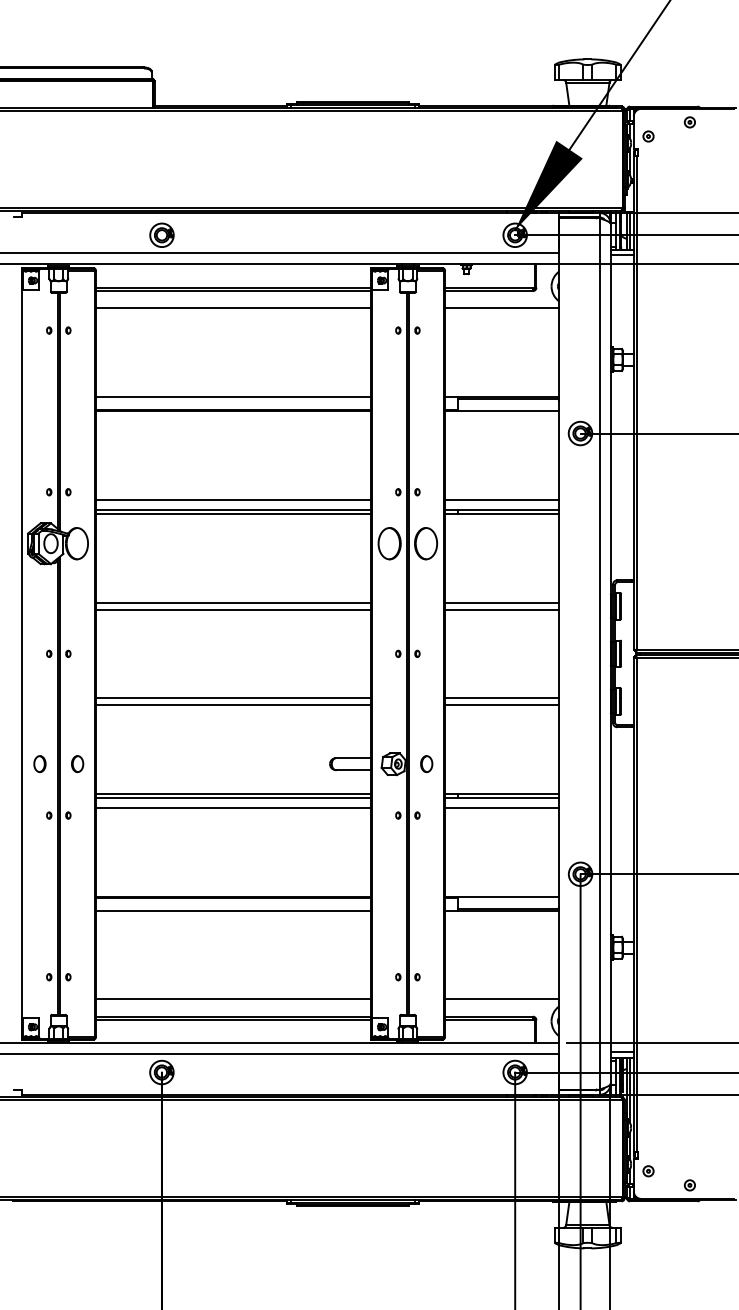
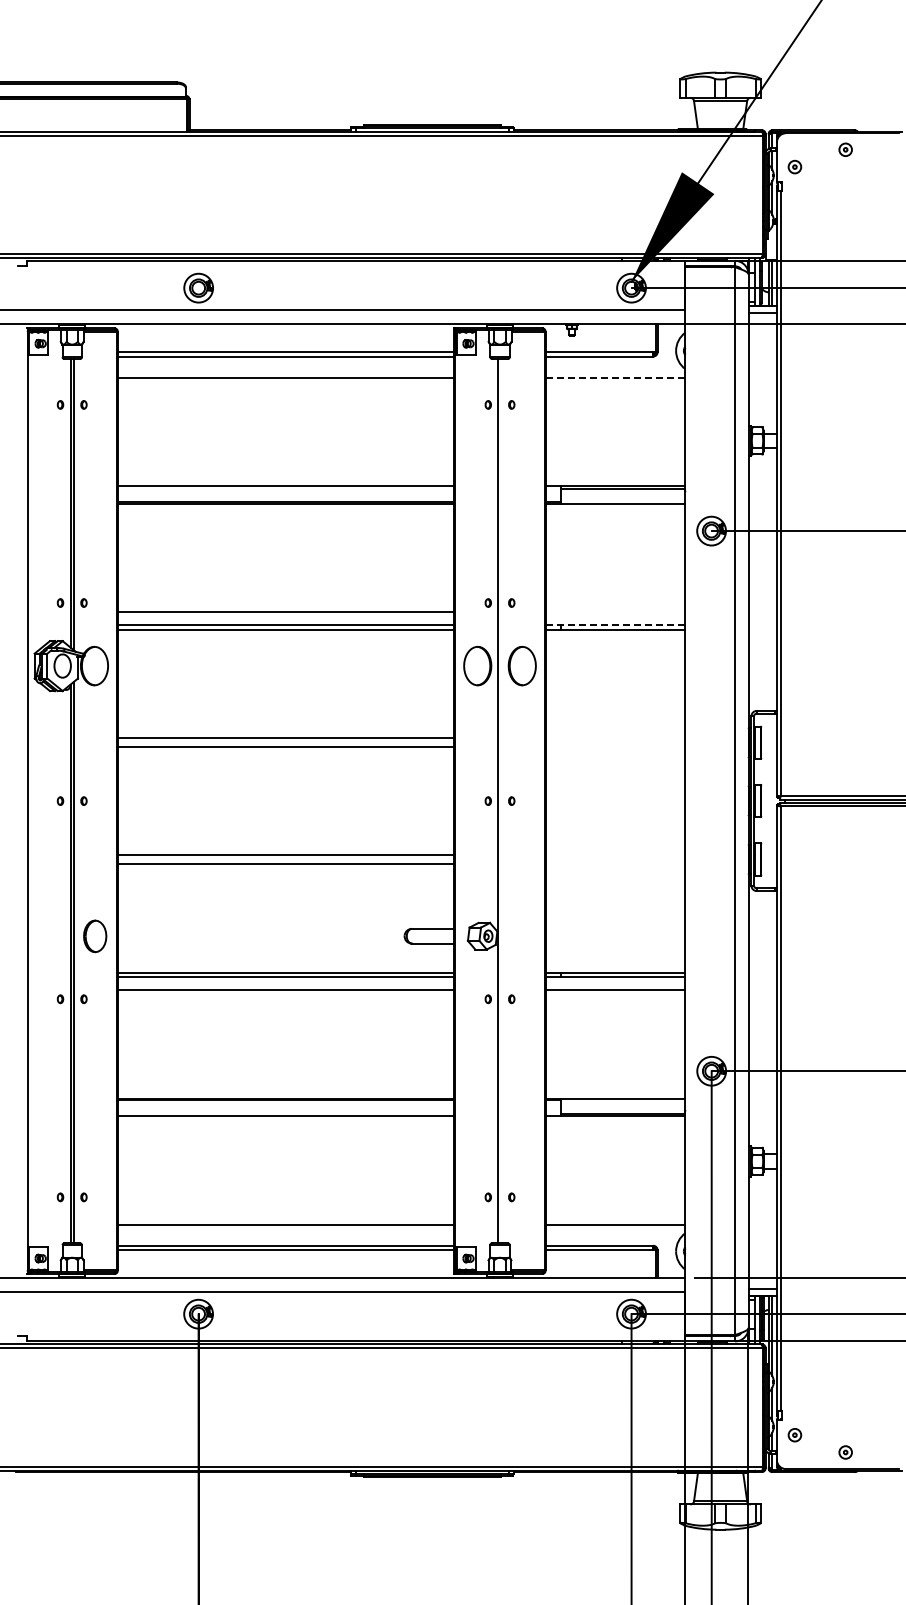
line: (502, 308) -> (615, 377), solid -> dashed
line: (502, 499) -> (615, 612), removed
line: (502, 509) -> (615, 624), solid -> dashed
line: (502, 602) -> (615, 738), removed
line: (502, 609) -> (615, 746), removed
line: (409, 654) -> (501, 801), removed
line: (502, 698) -> (615, 855), removed
line: (502, 704) -> (615, 863), removed
part: (39, 763) -> (48, 935), removed
part: (77, 763) -> (95, 935), size x1.6
part: (426, 763) -> (522, 935), removed

